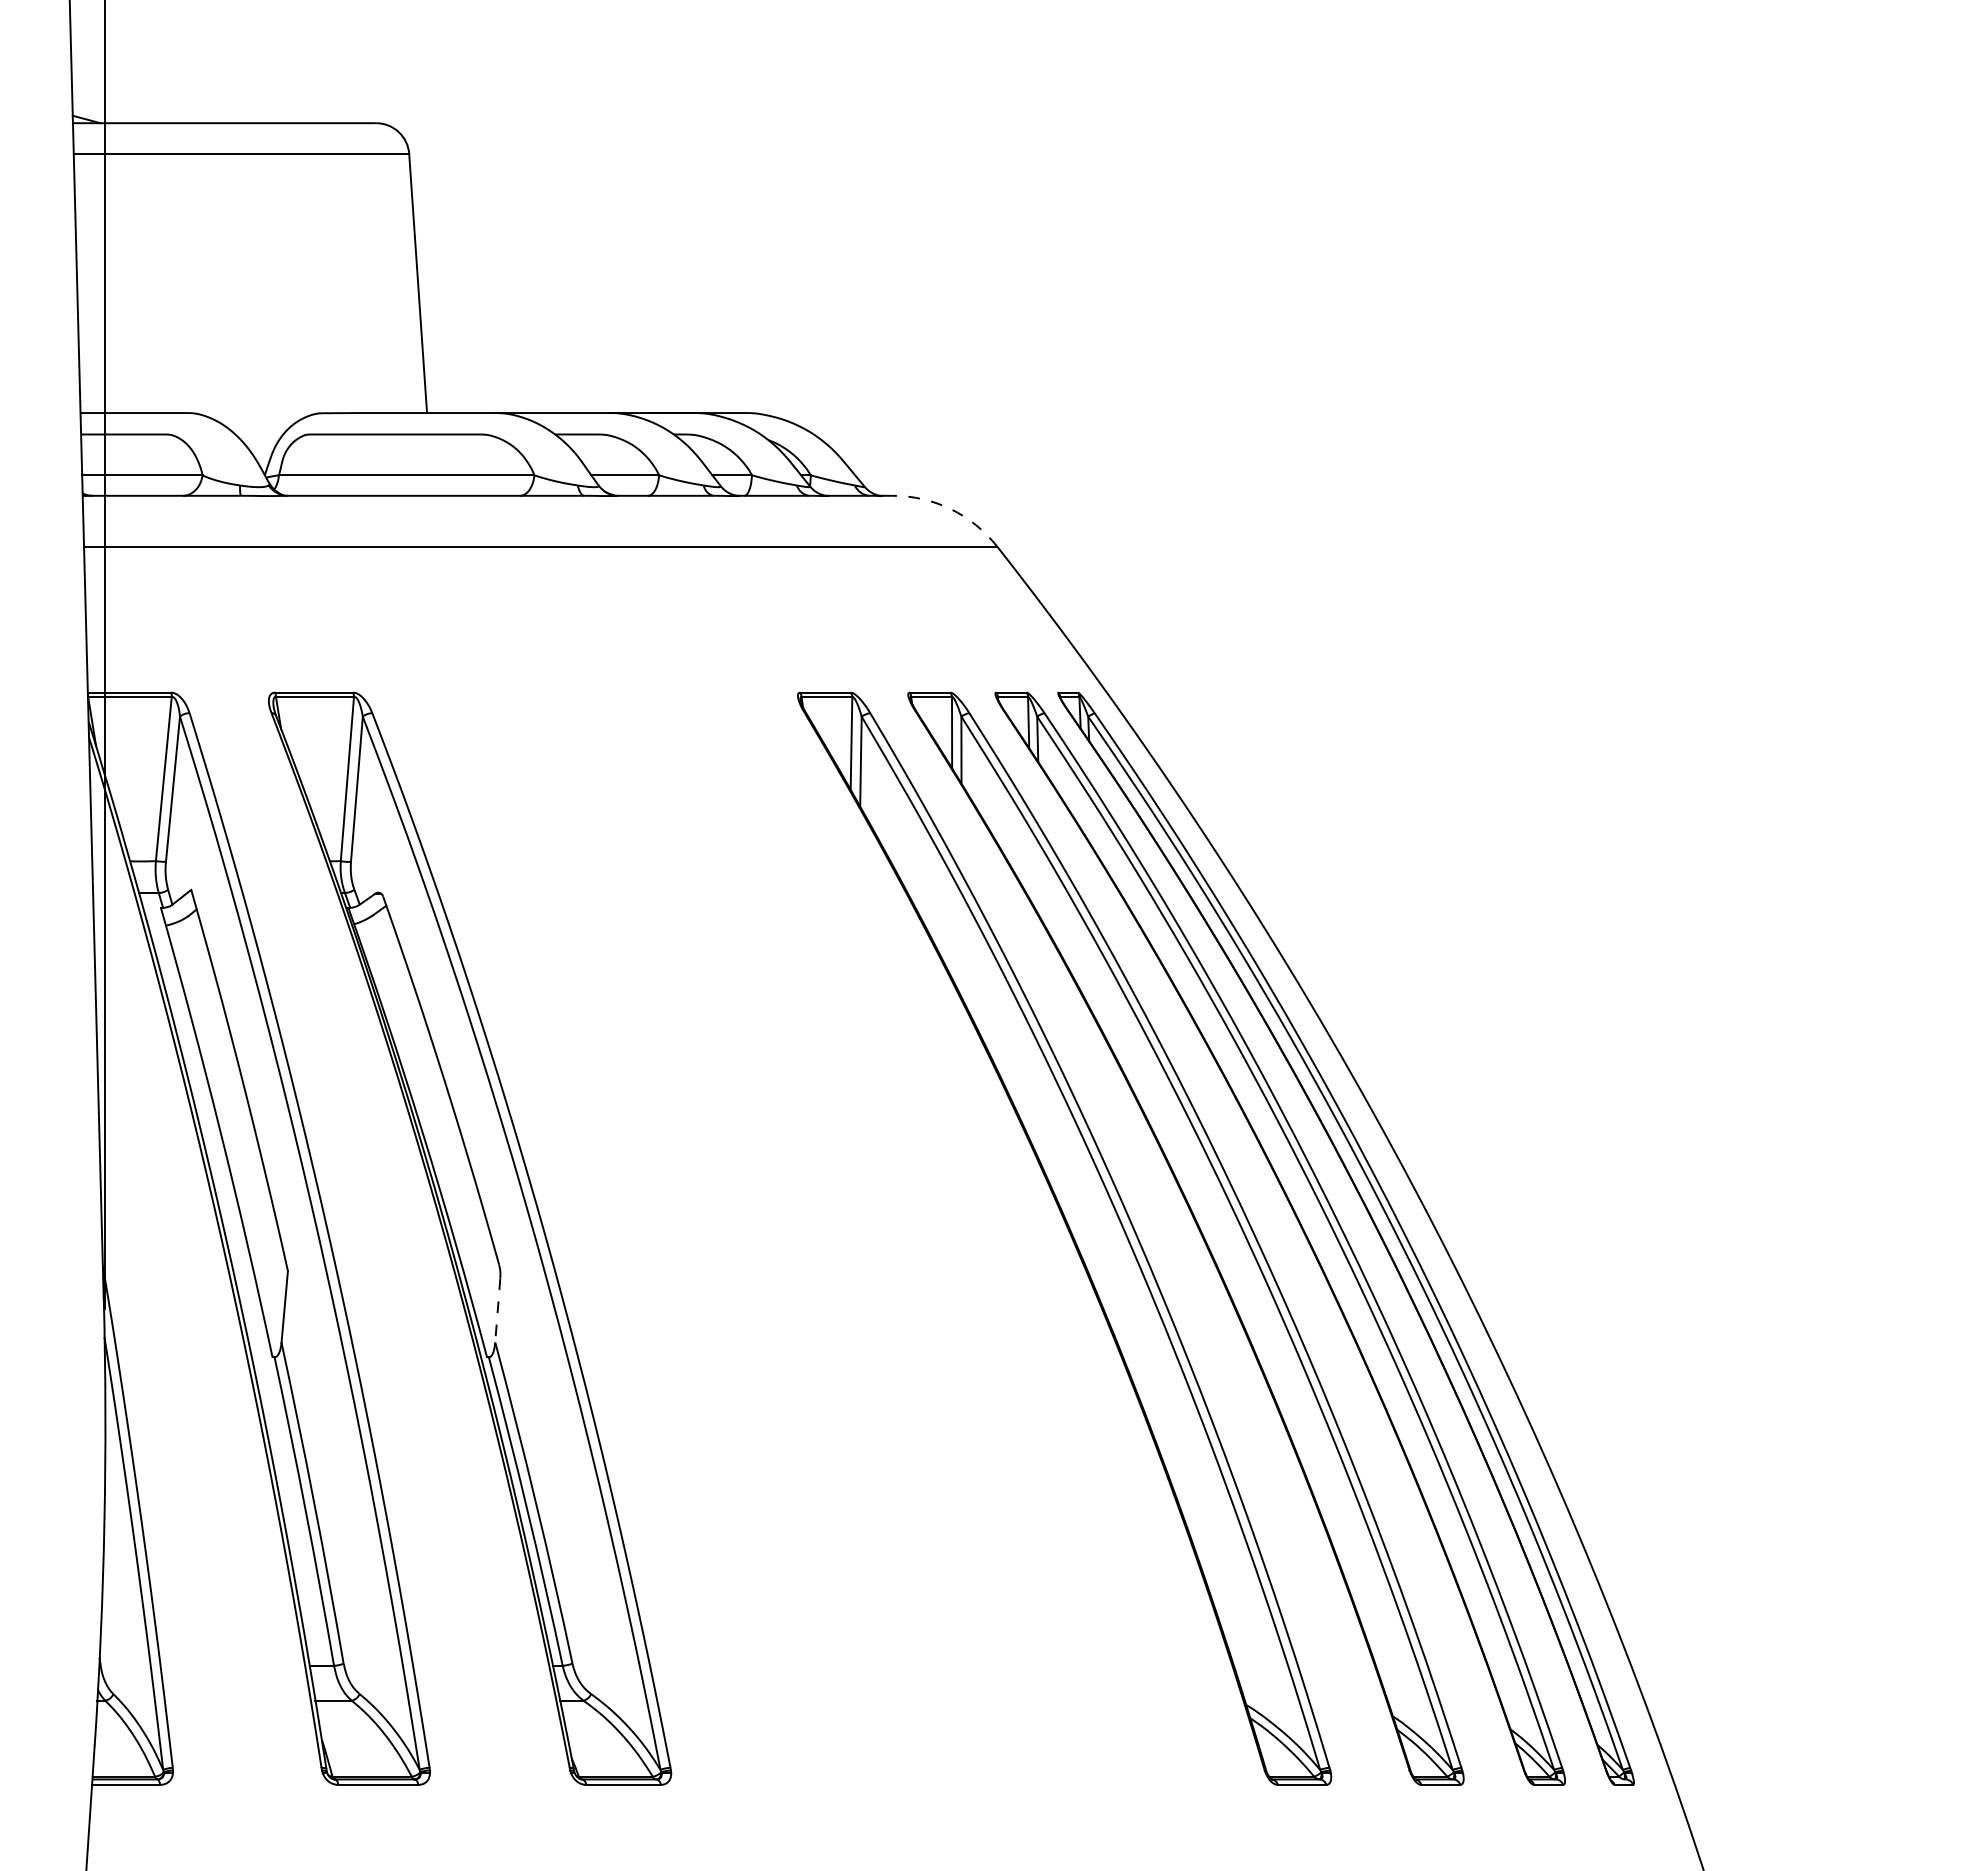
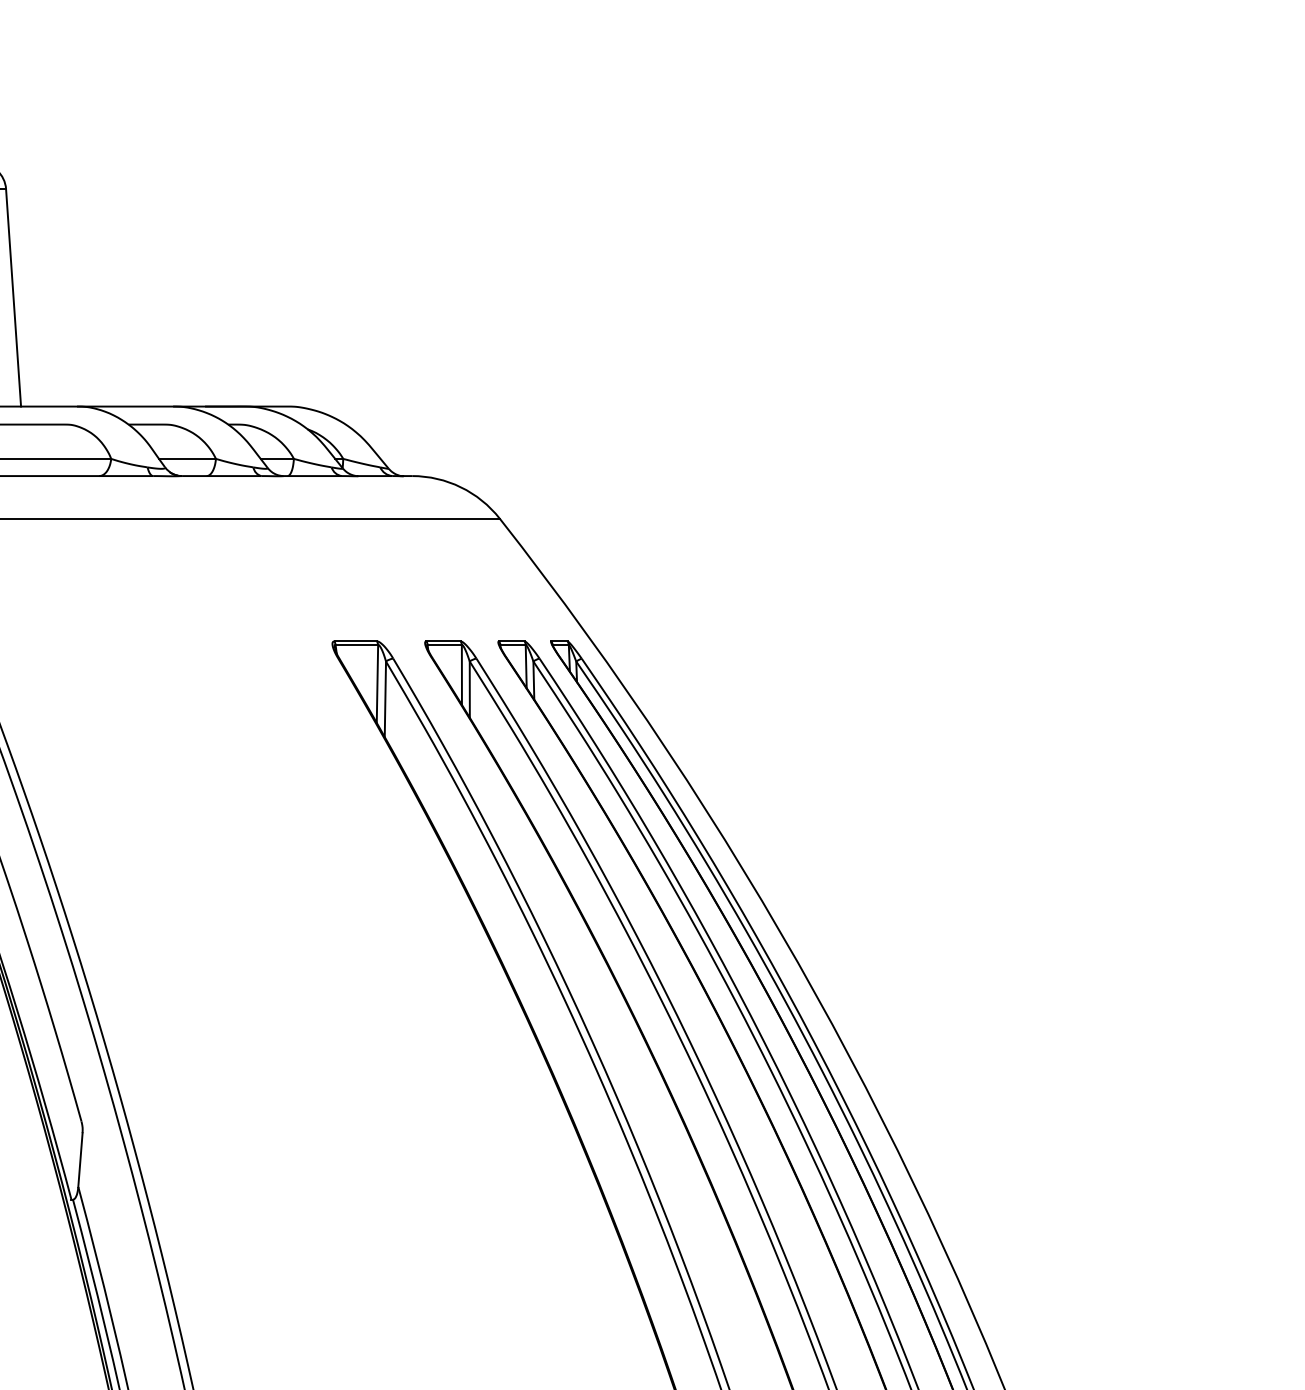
arc: (950, 509) -> (460, 487), dashed -> solid
line: (497, 1310) -> (80, 1160), dashed -> solid

